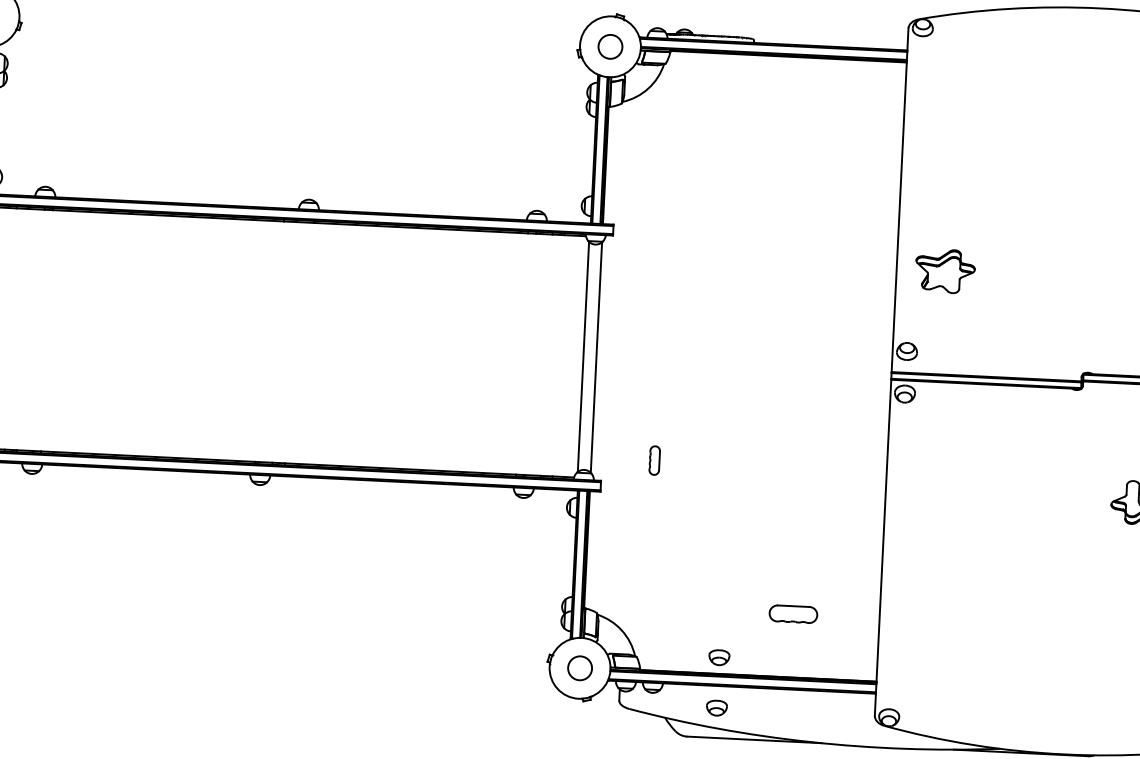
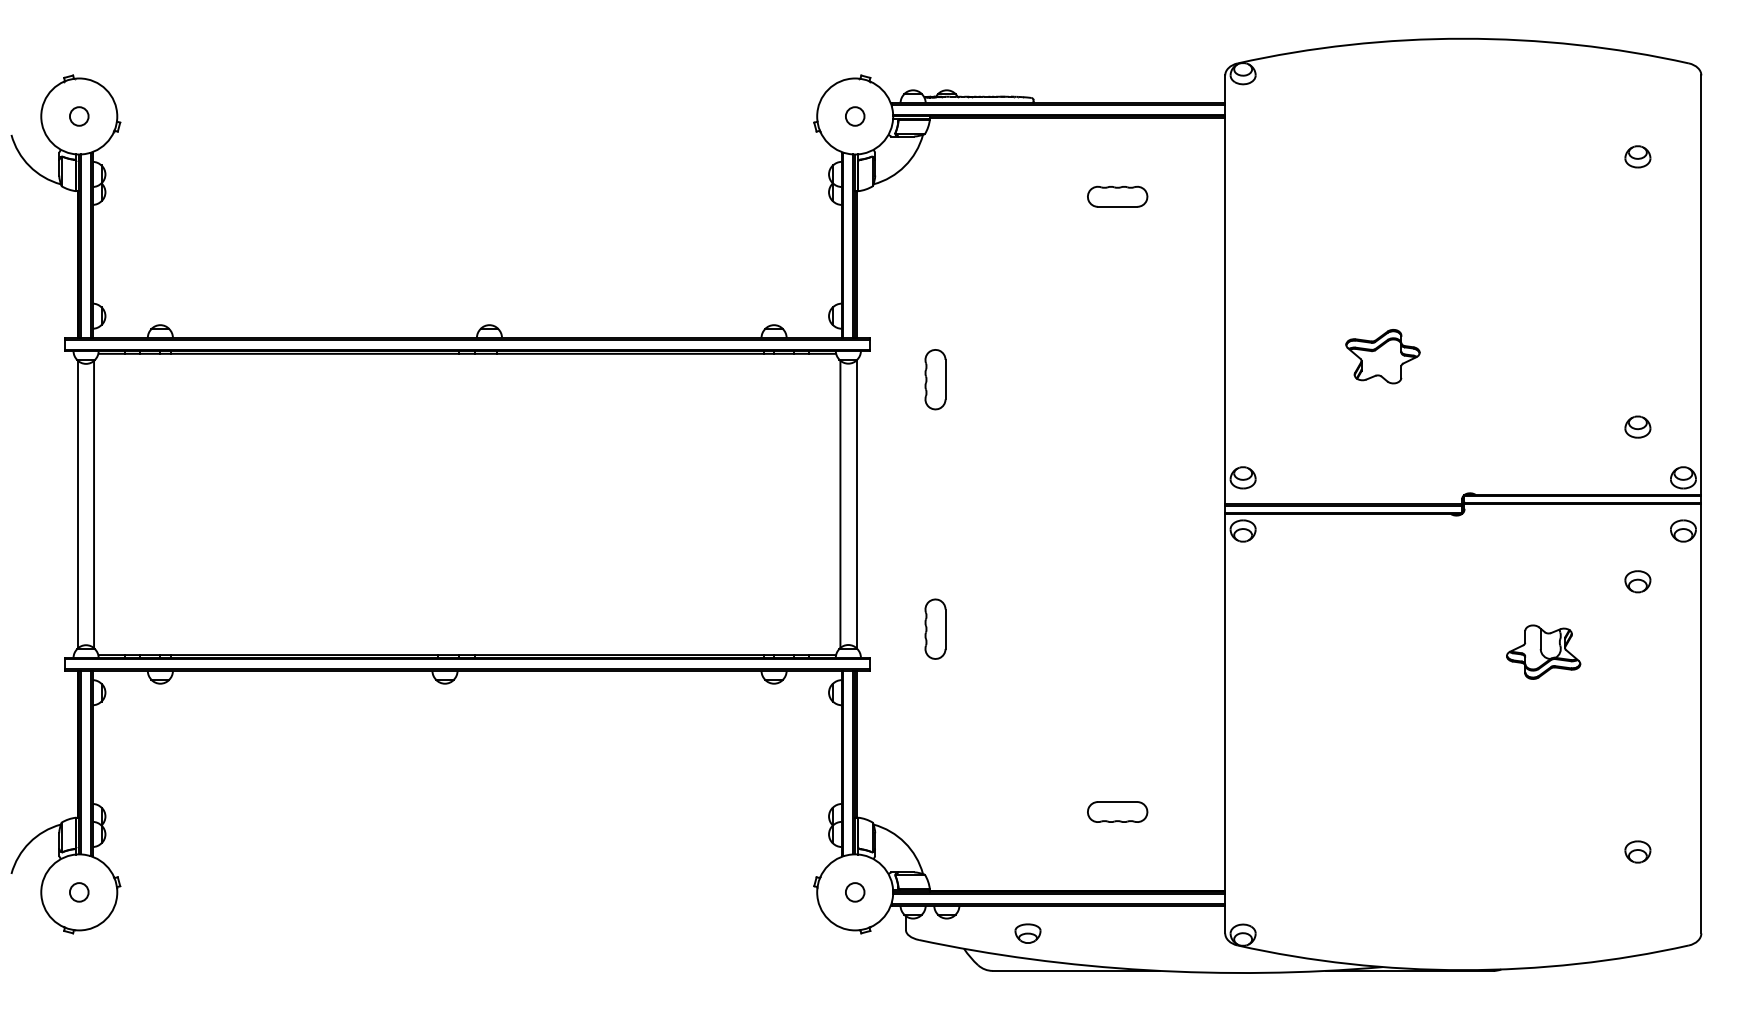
circle: (609, 46) -> (854, 116), size x0.62
part: (817, 121) -> (1117, 196), added
part: (664, 260) -> (935, 379), added
part: (944, 271) -> (1382, 356), moved
part: (654, 460) -> (935, 628), size x1.67
part: (718, 657) -> (1027, 870), removed
circle: (579, 668) -> (854, 892), size x0.62

